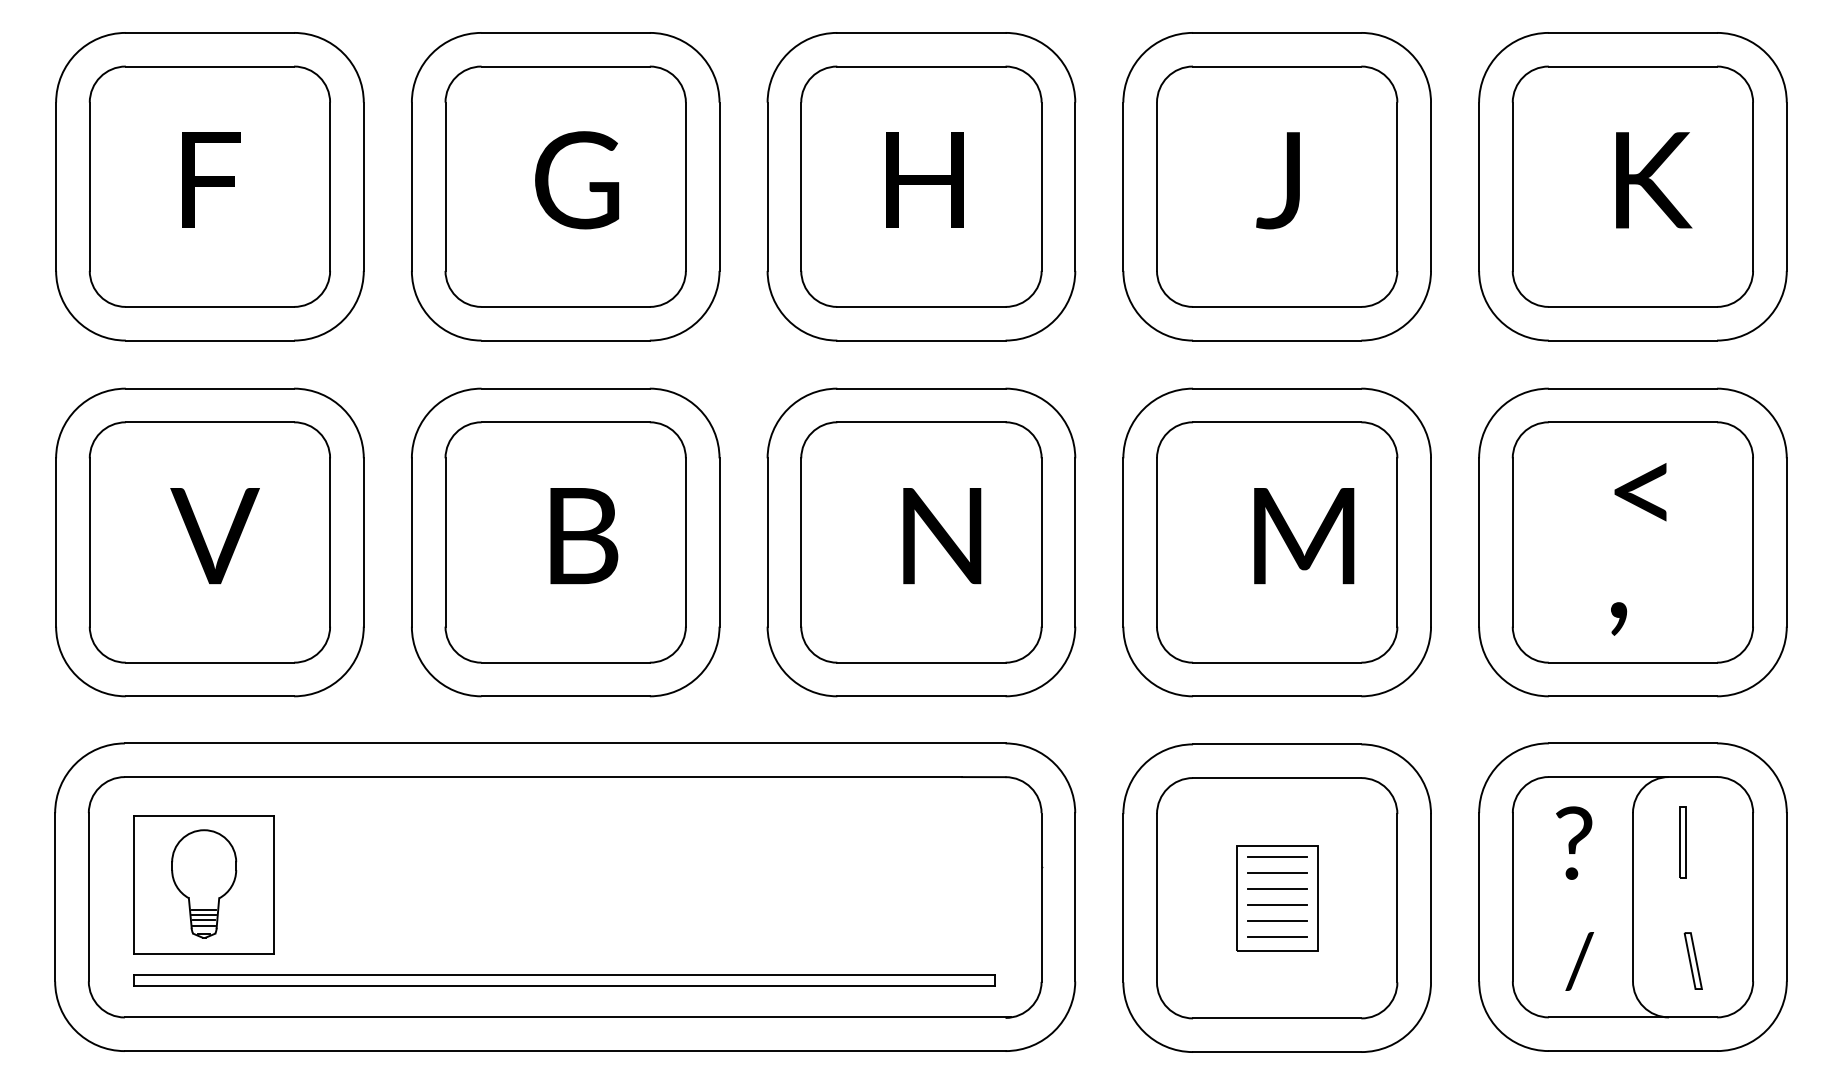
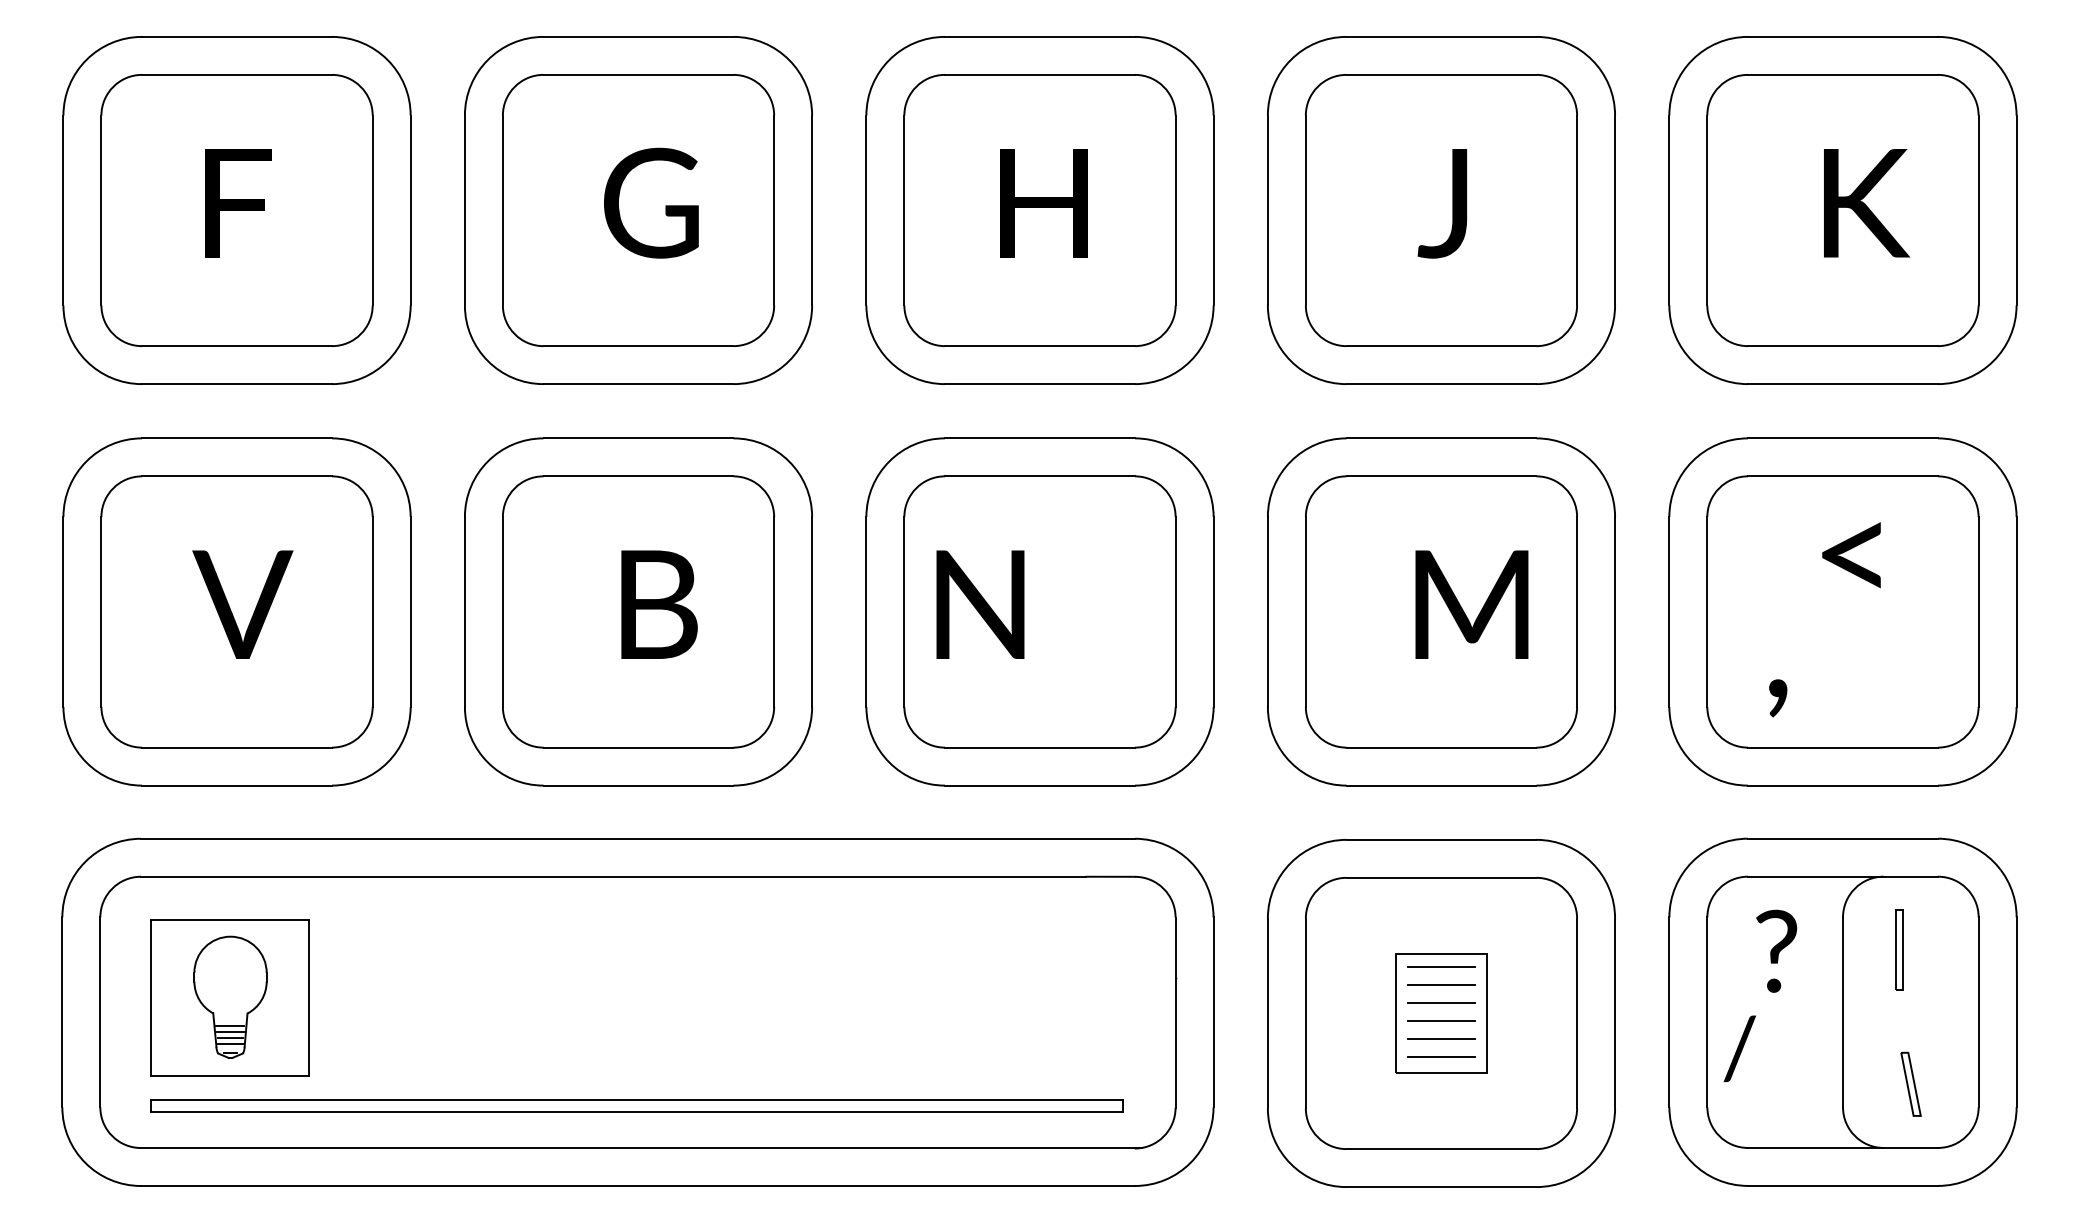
text: (942, 535) -> (980, 604), moved
text: (1619, 619) -> (1778, 698), moved
text: (1579, 961) -> (1739, 1048), moved

